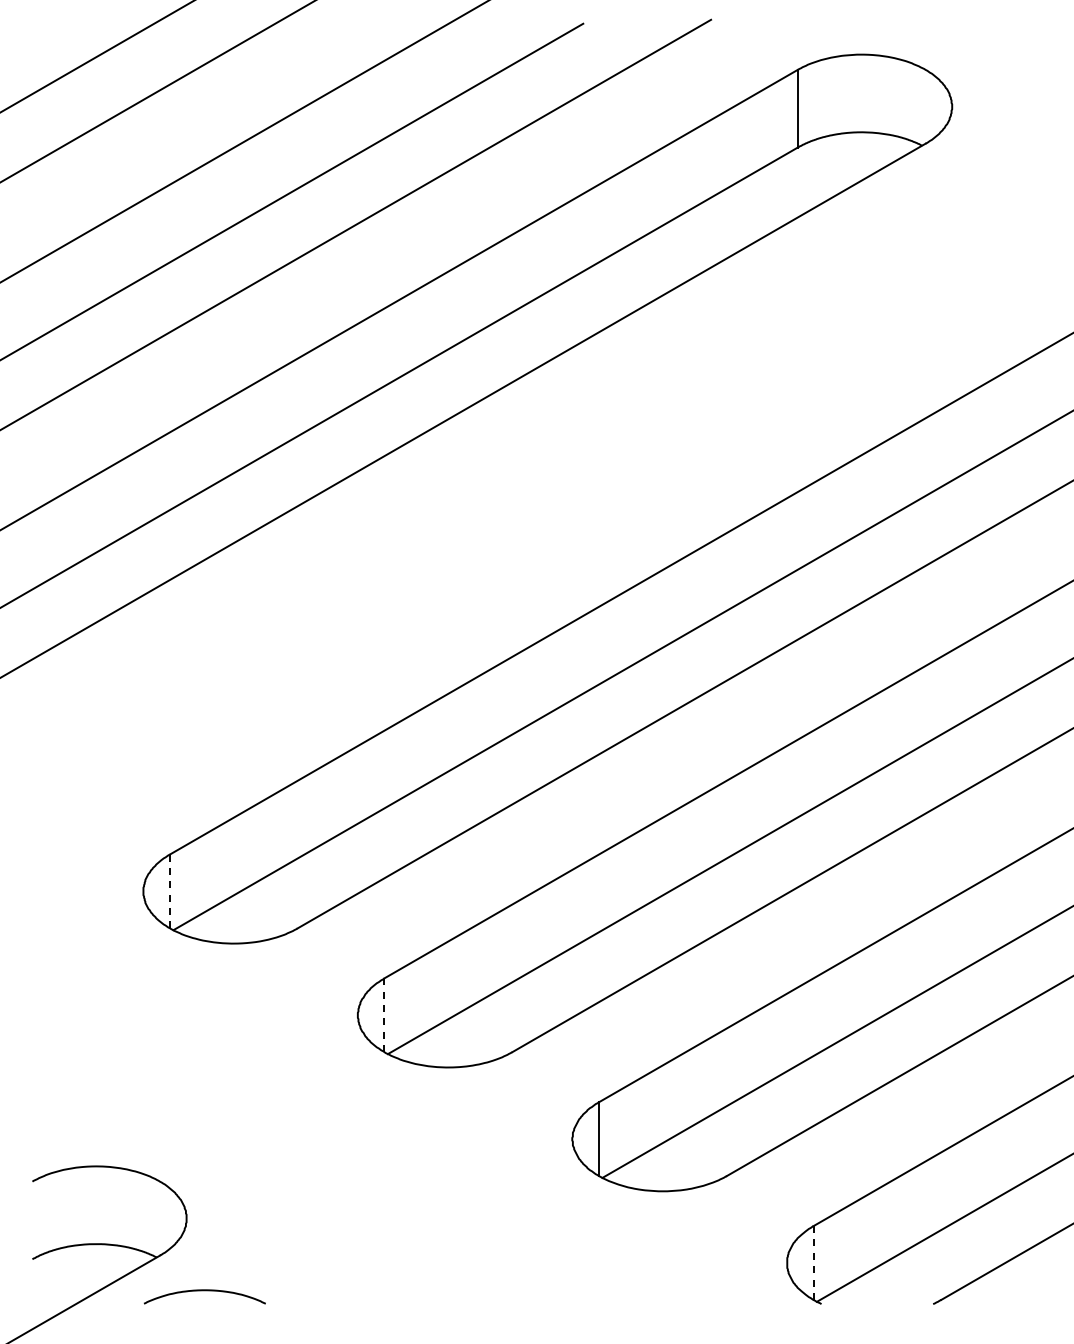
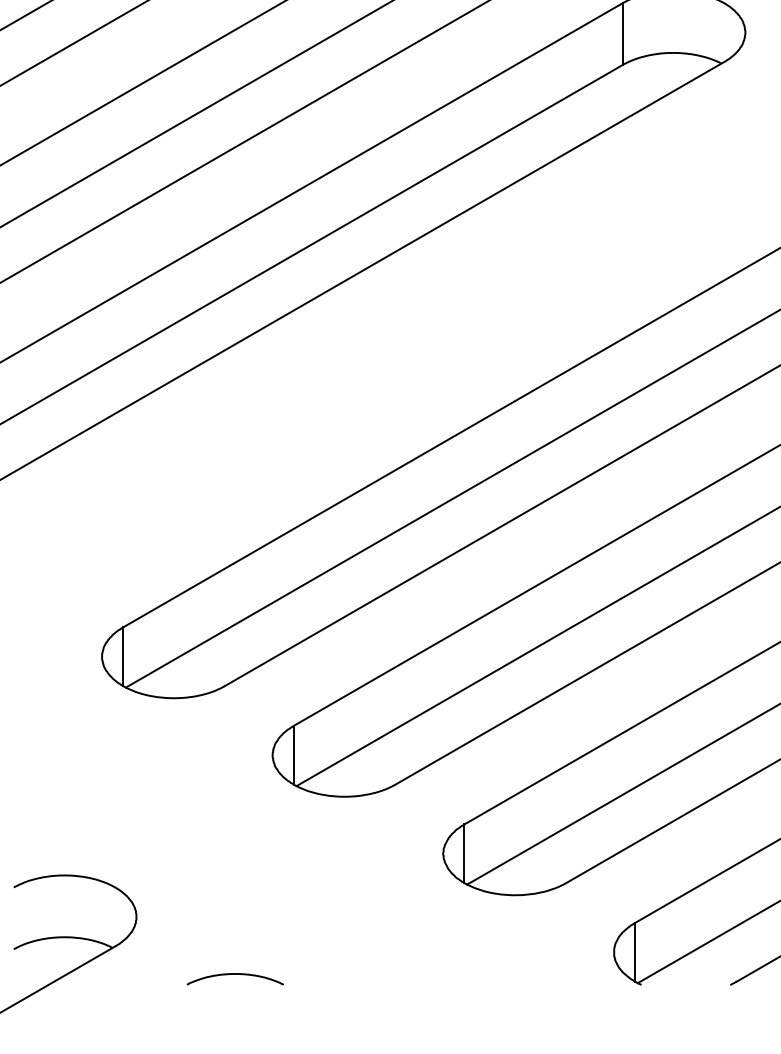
line: (169, 891) -> (122, 656), dashed -> solid
line: (384, 1015) -> (293, 755), dashed -> solid
line: (813, 1263) -> (635, 952), dashed -> solid
curve: (204, 1291) -> (234, 974), moved

